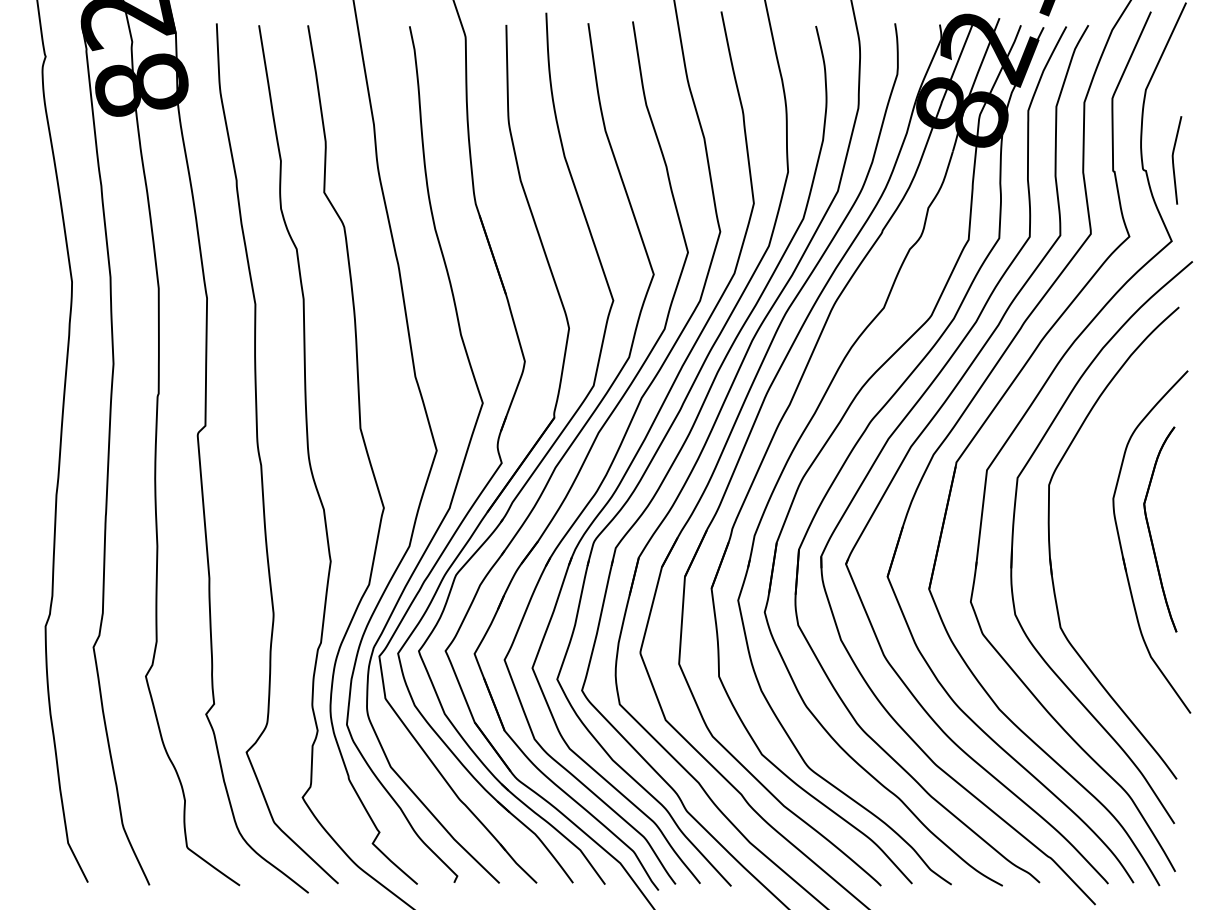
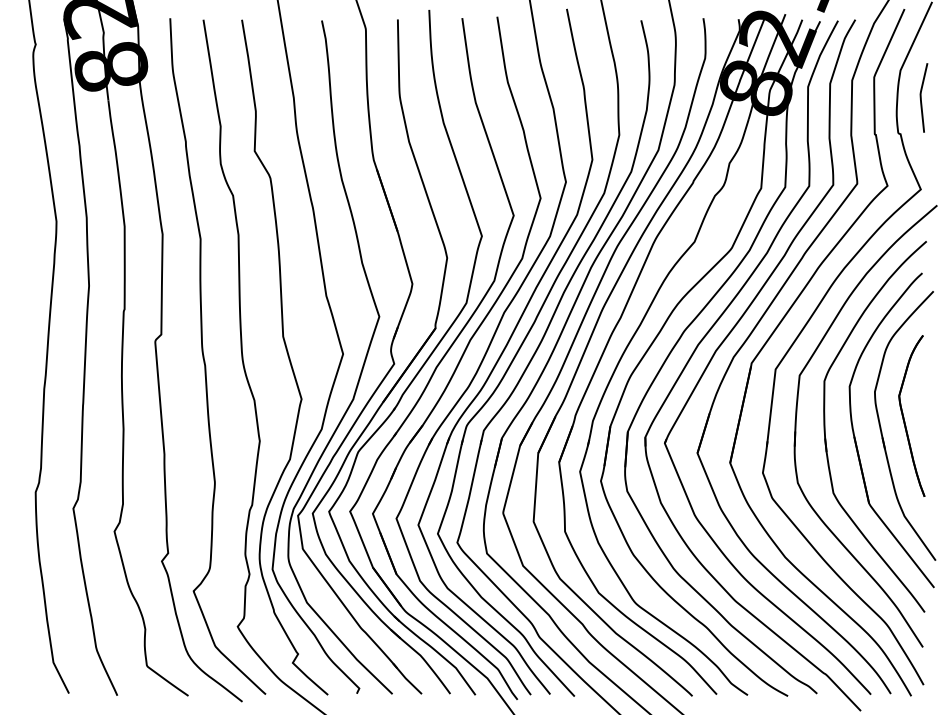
curve: (1173, 159) -> (921, 97), moved
part: (1089, 560) -> (856, 440), added

